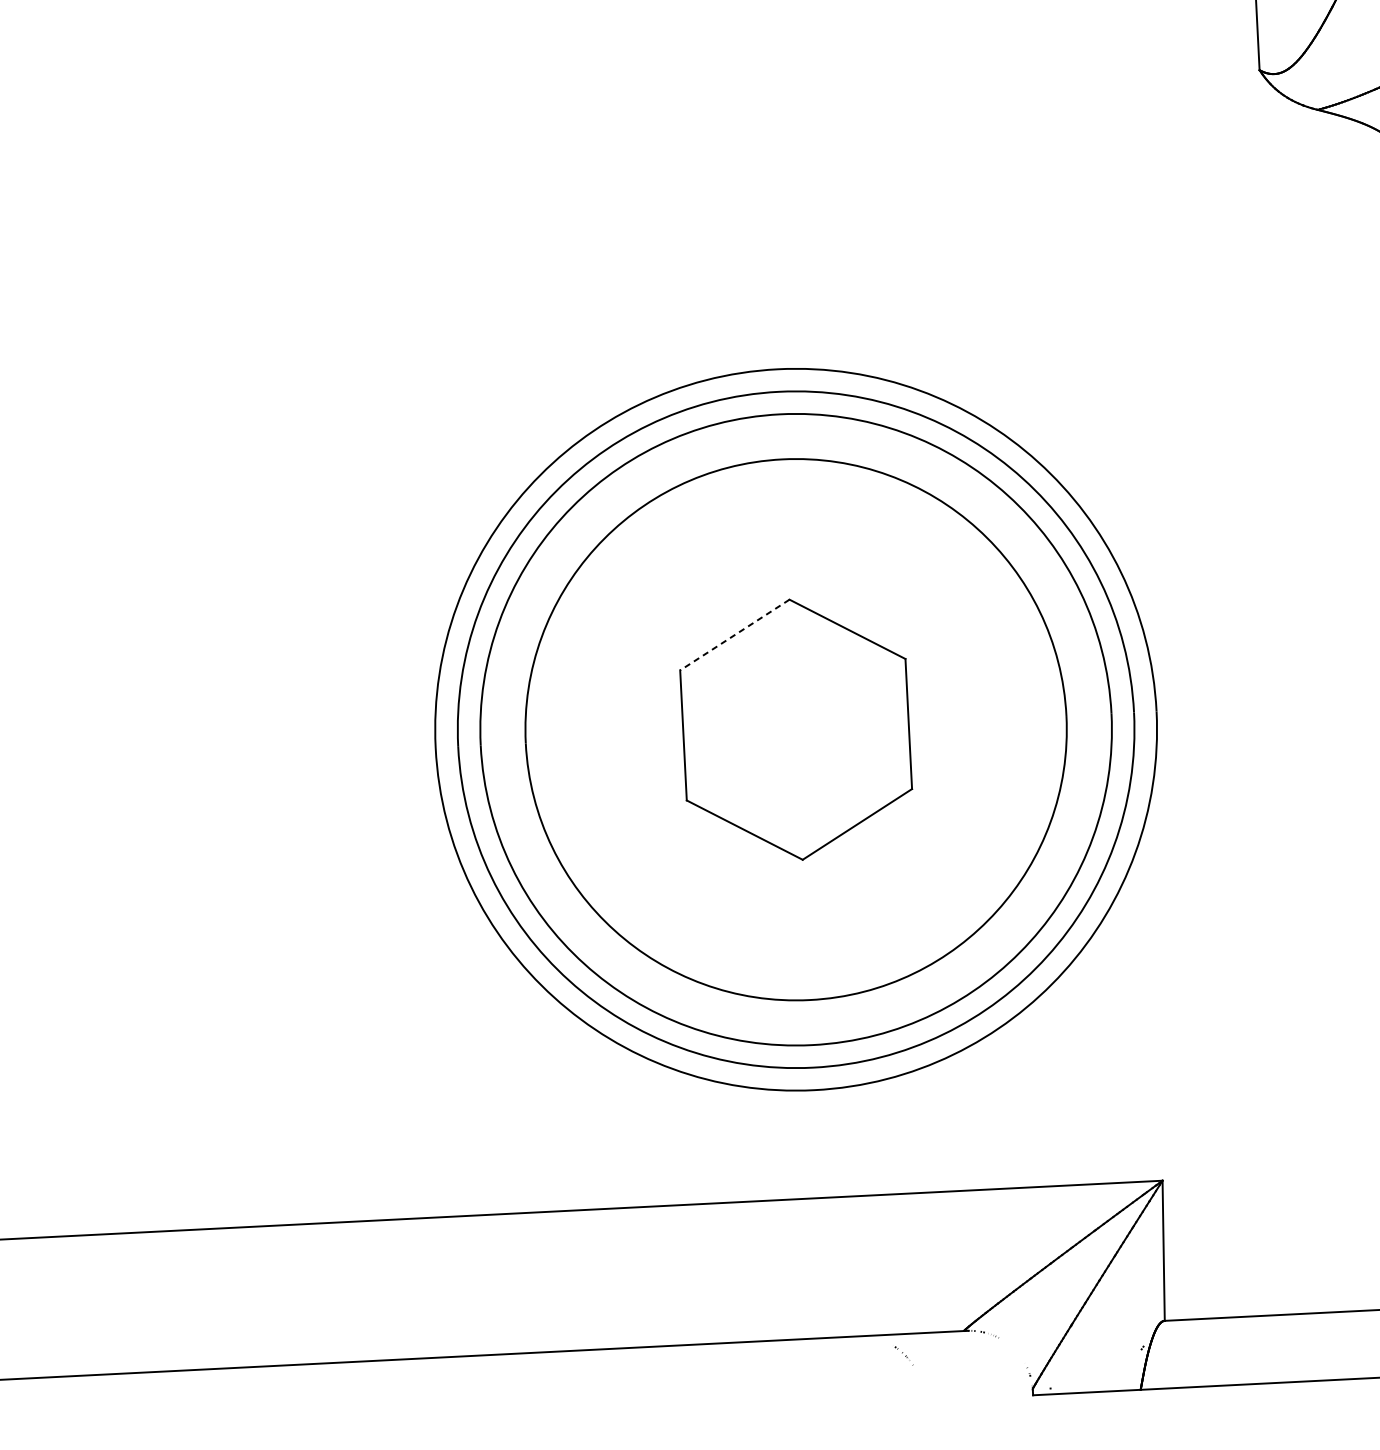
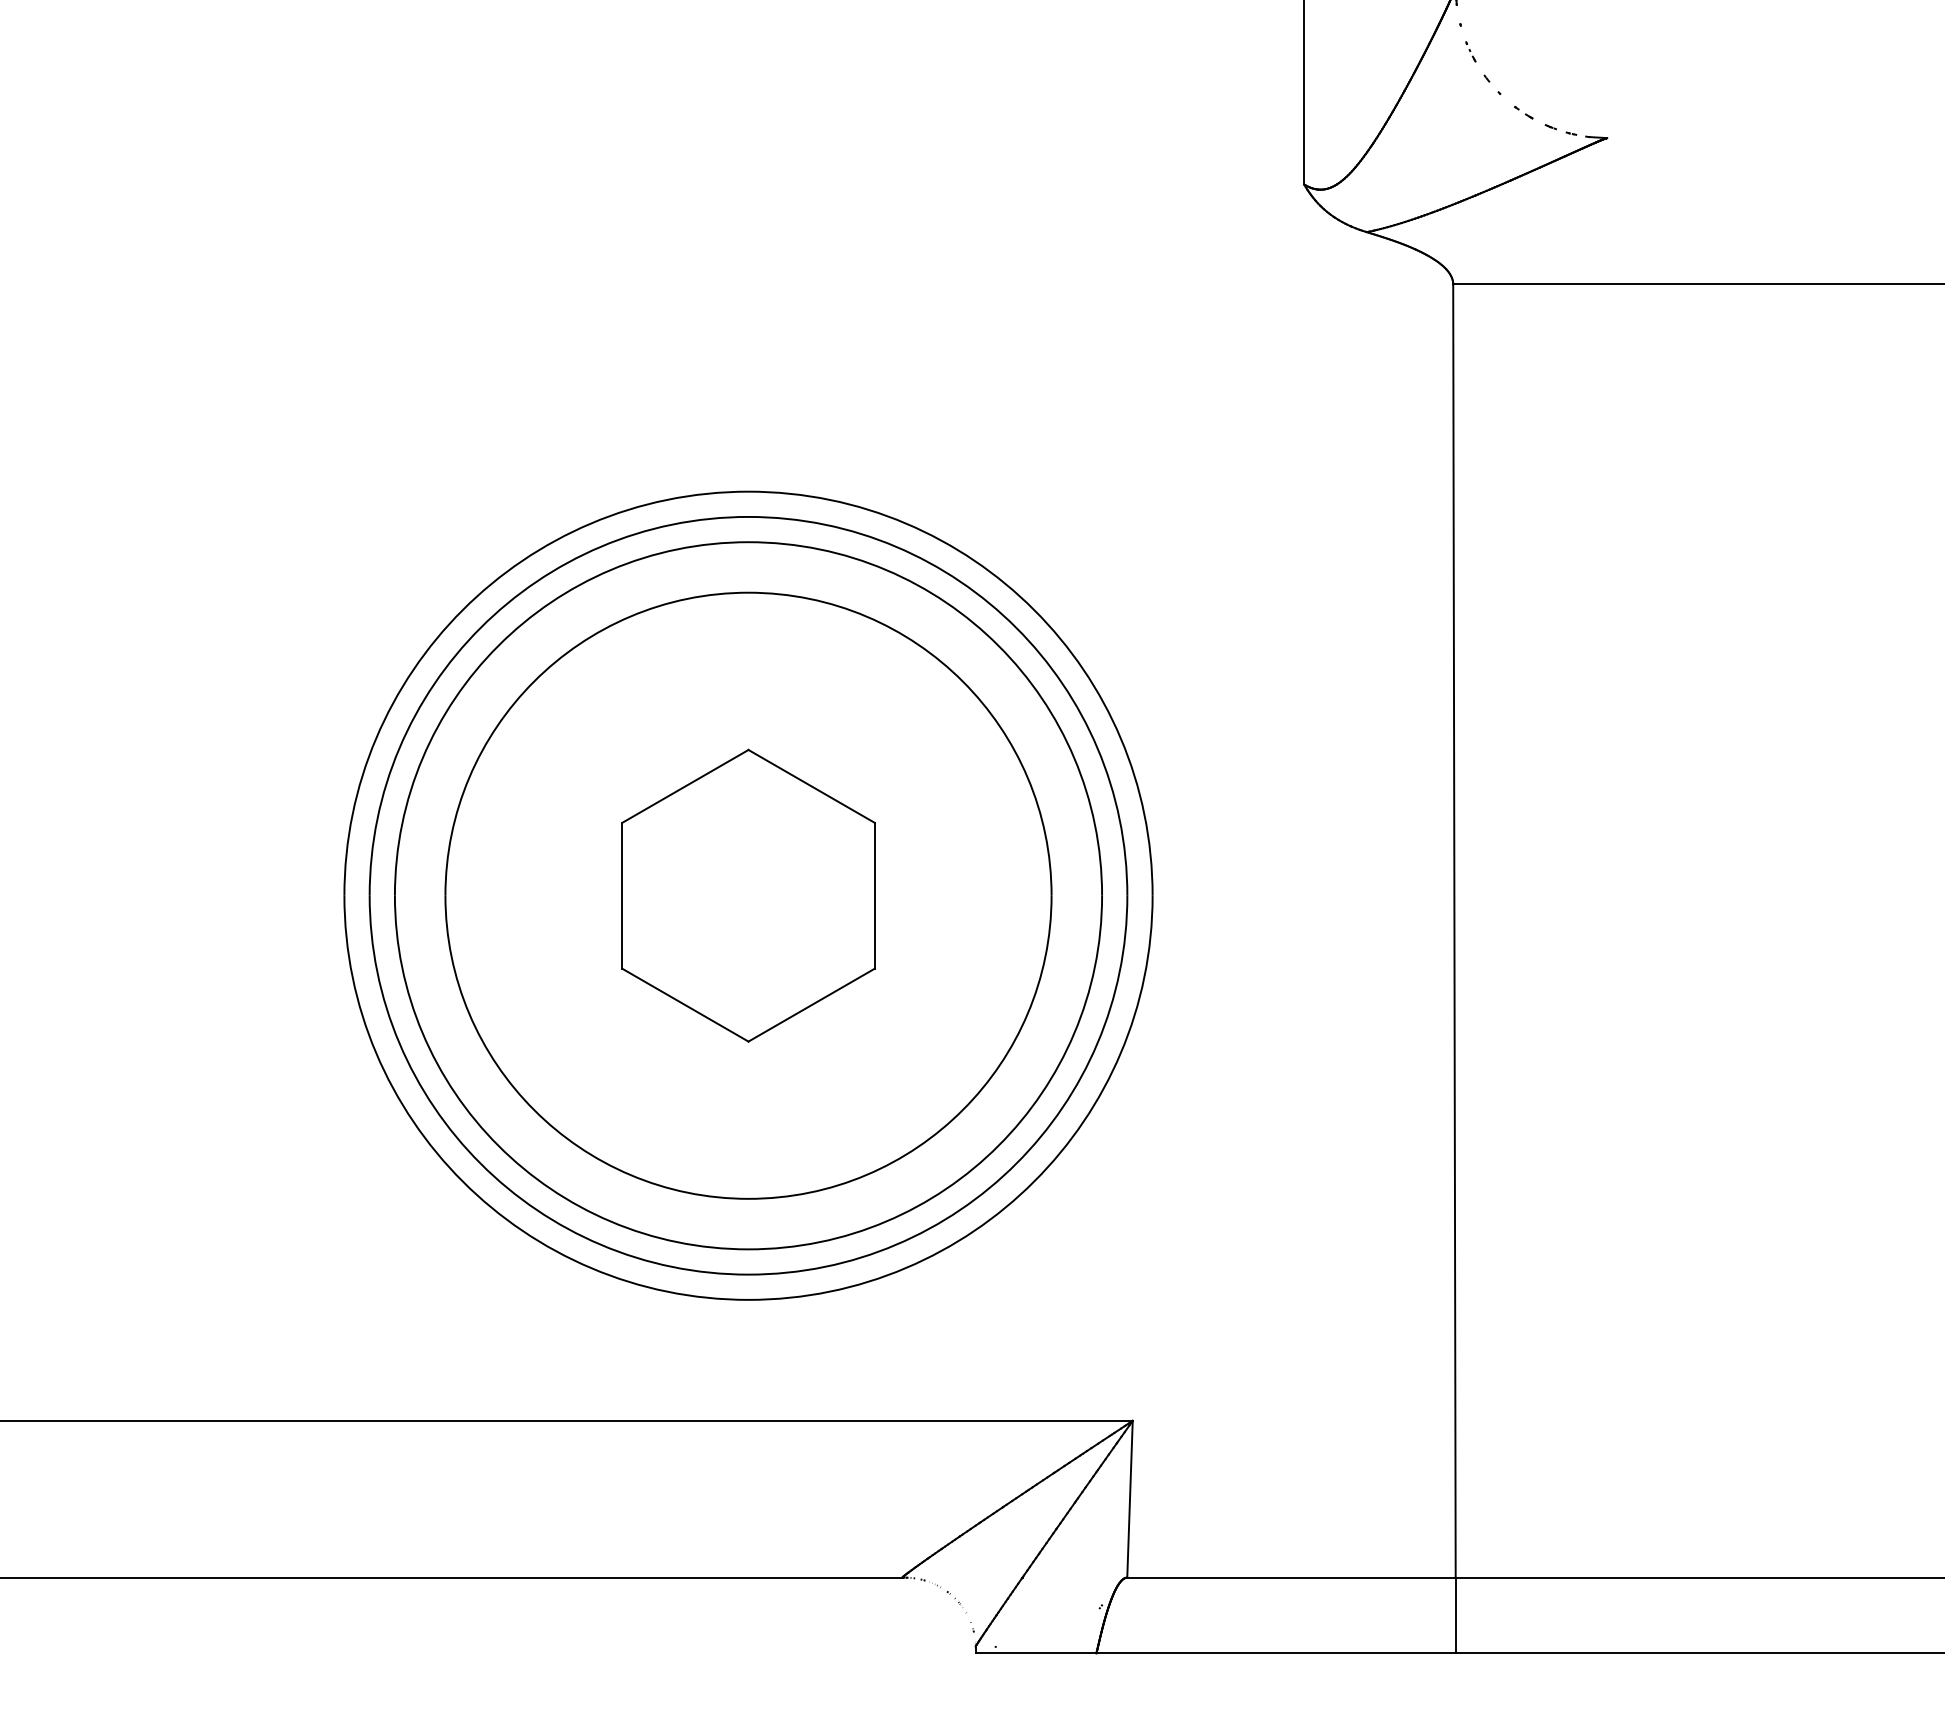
line: (734, 635) -> (685, 786), dashed -> solid
part: (903, 1356) -> (956, 1602), moved

